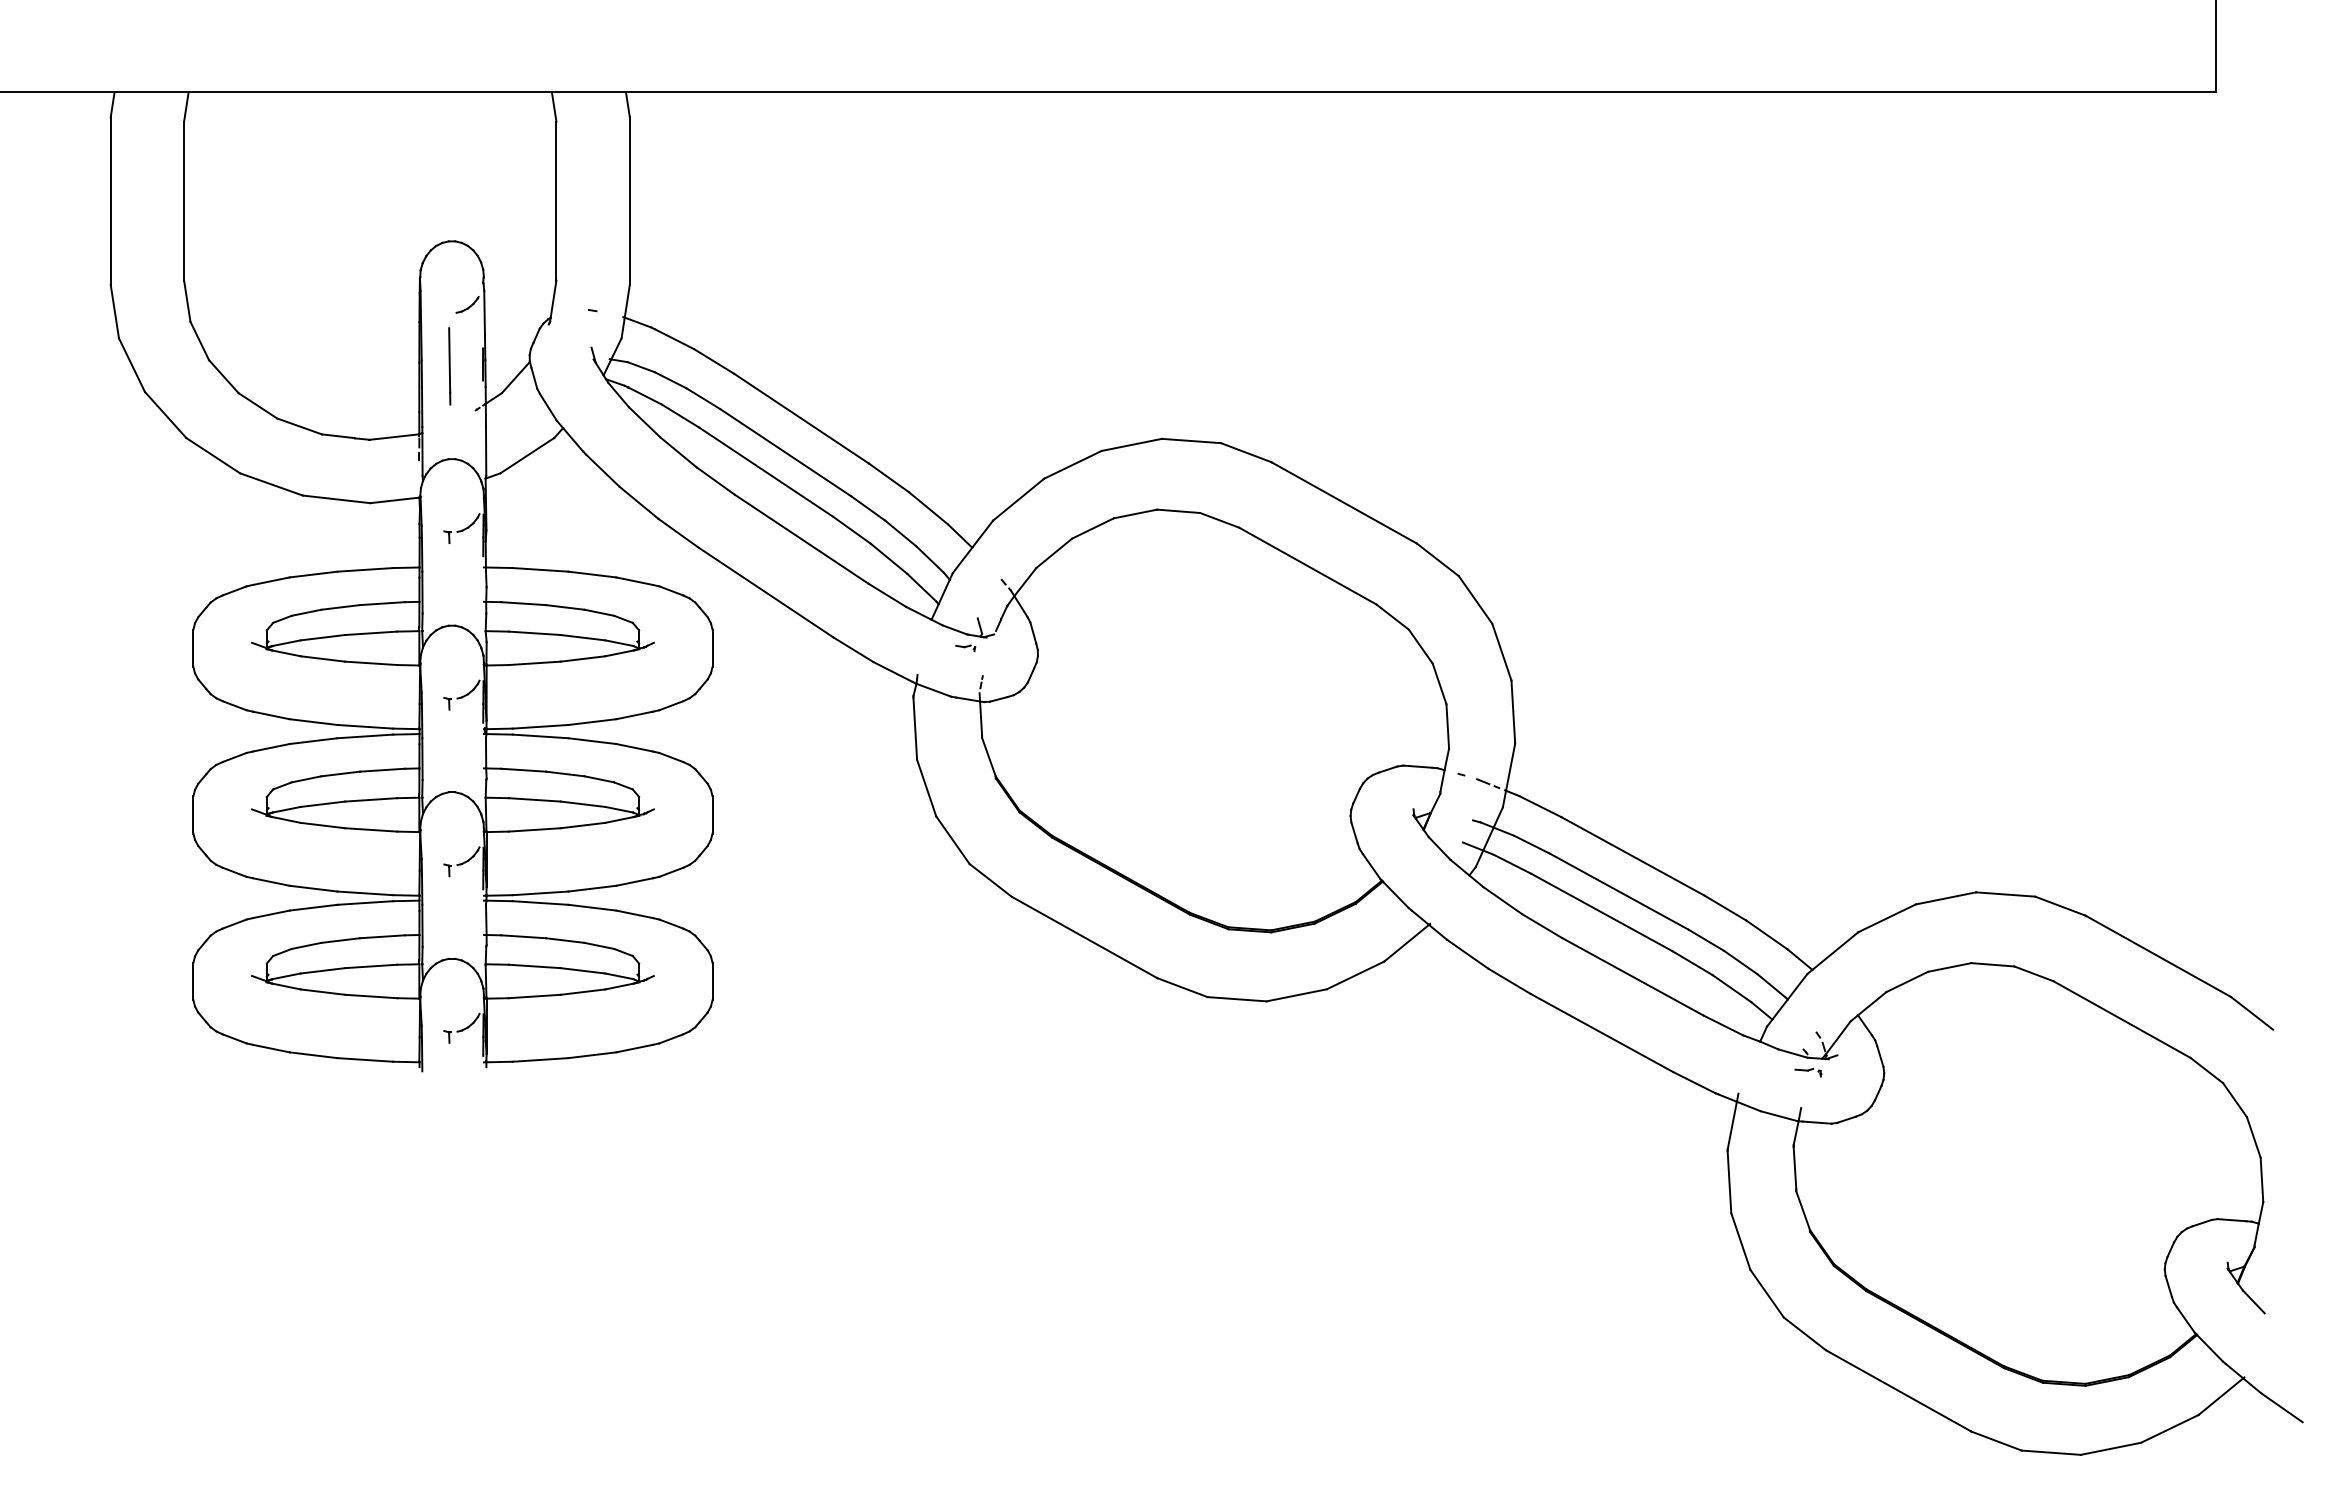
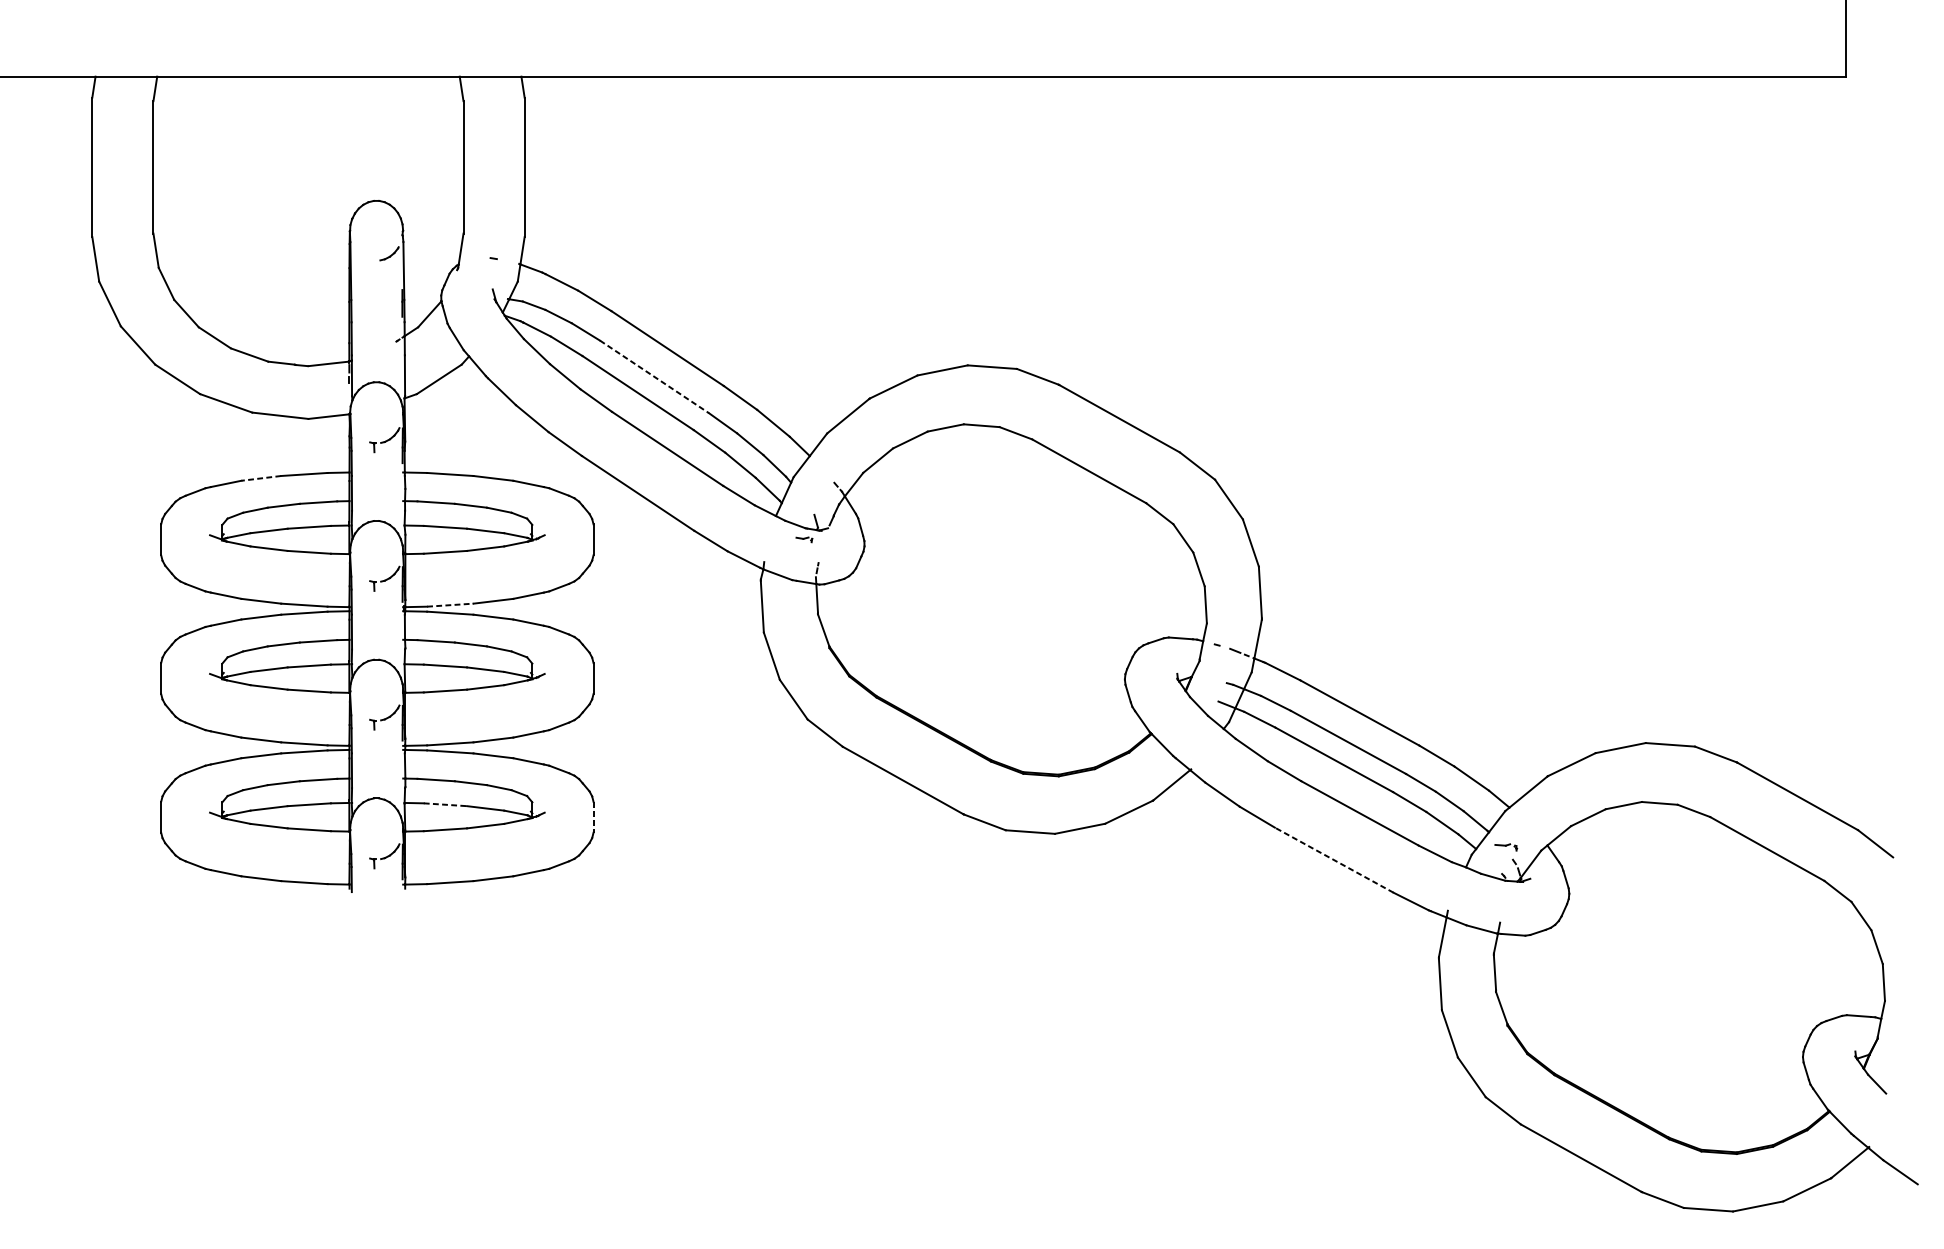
line: (449, 366) -> (374, 305), removed
line: (785, 452) -> (654, 376), solid -> dashed
line: (313, 574) -> (261, 478), solid -> dashed
line: (540, 726) -> (450, 604), solid -> dashed
line: (535, 966) -> (446, 804), solid -> dashed
line: (712, 981) -> (593, 817), solid -> dashed
line: (1601, 1032) -> (1333, 859), solid -> dashed
part: (1808, 1072) -> (1506, 847), moved

